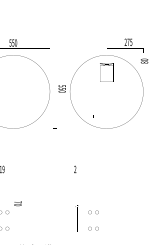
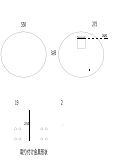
part: (94, 219) -> (44, 133), moved

